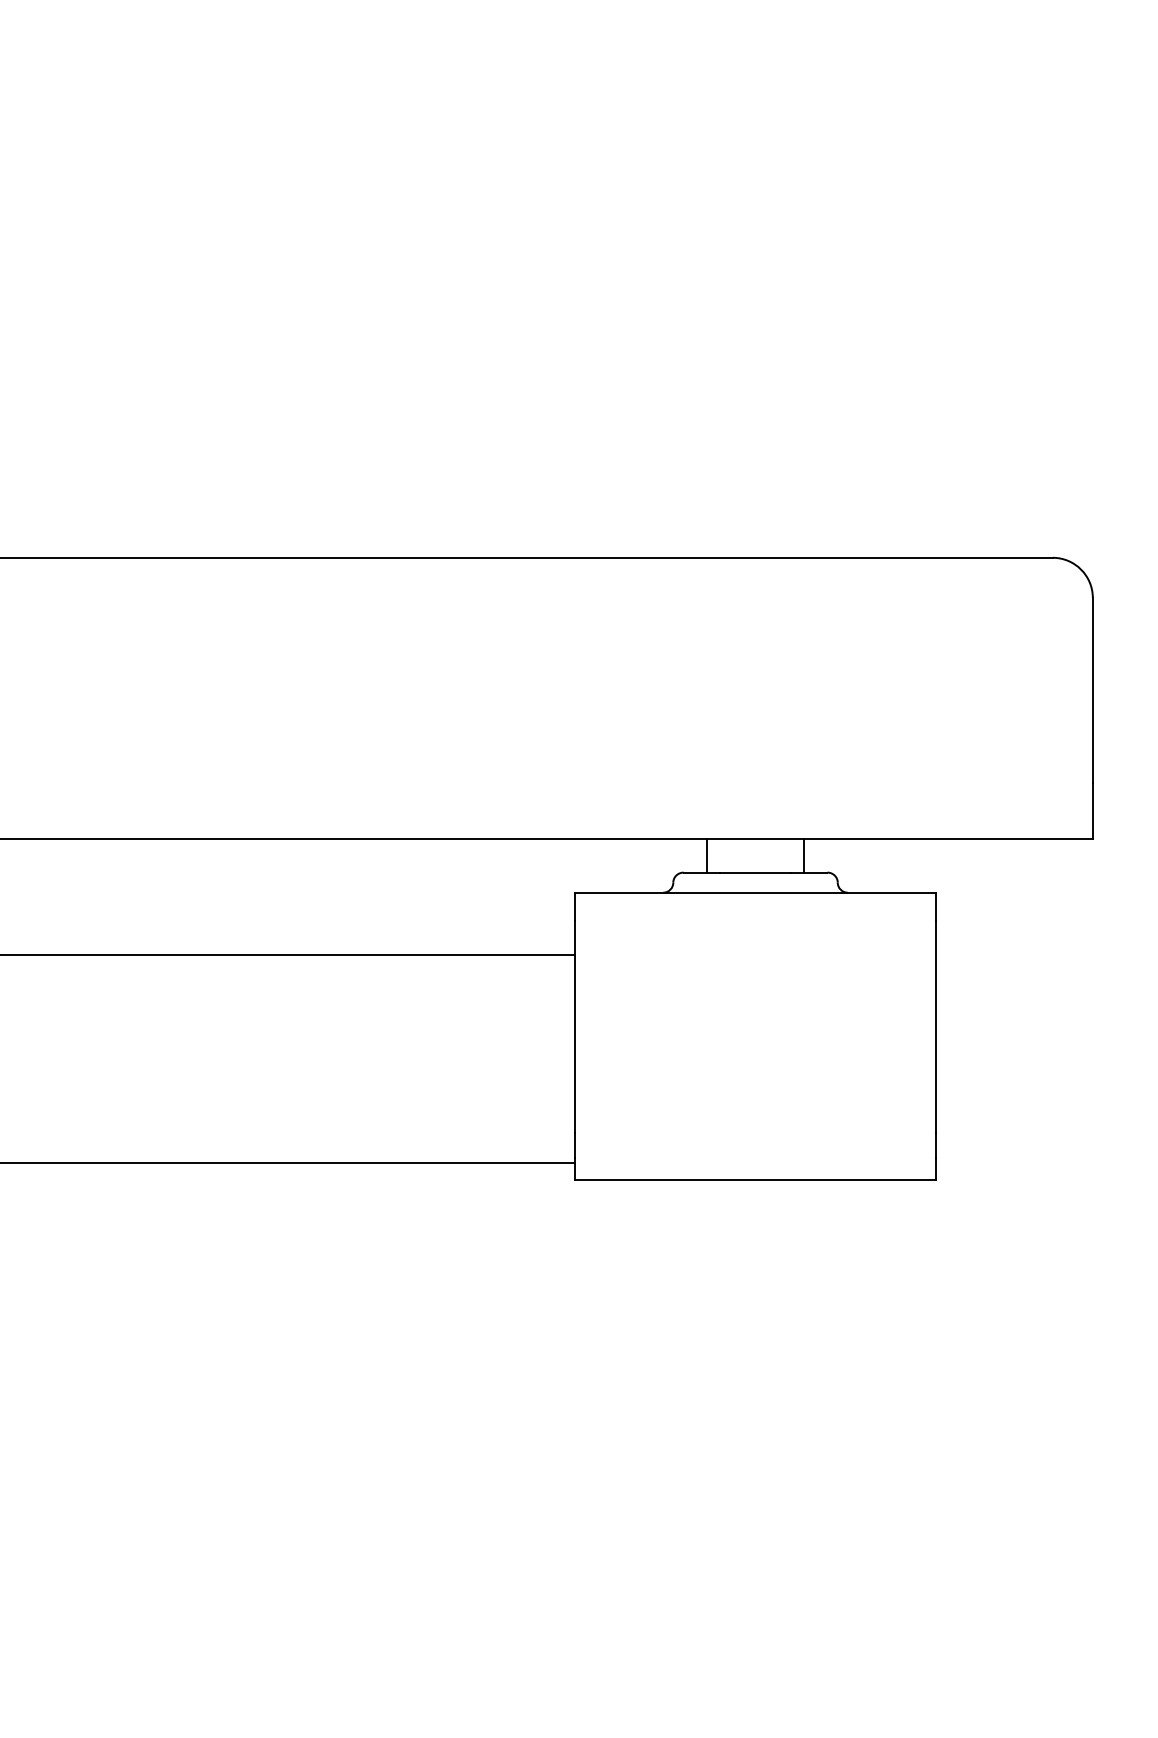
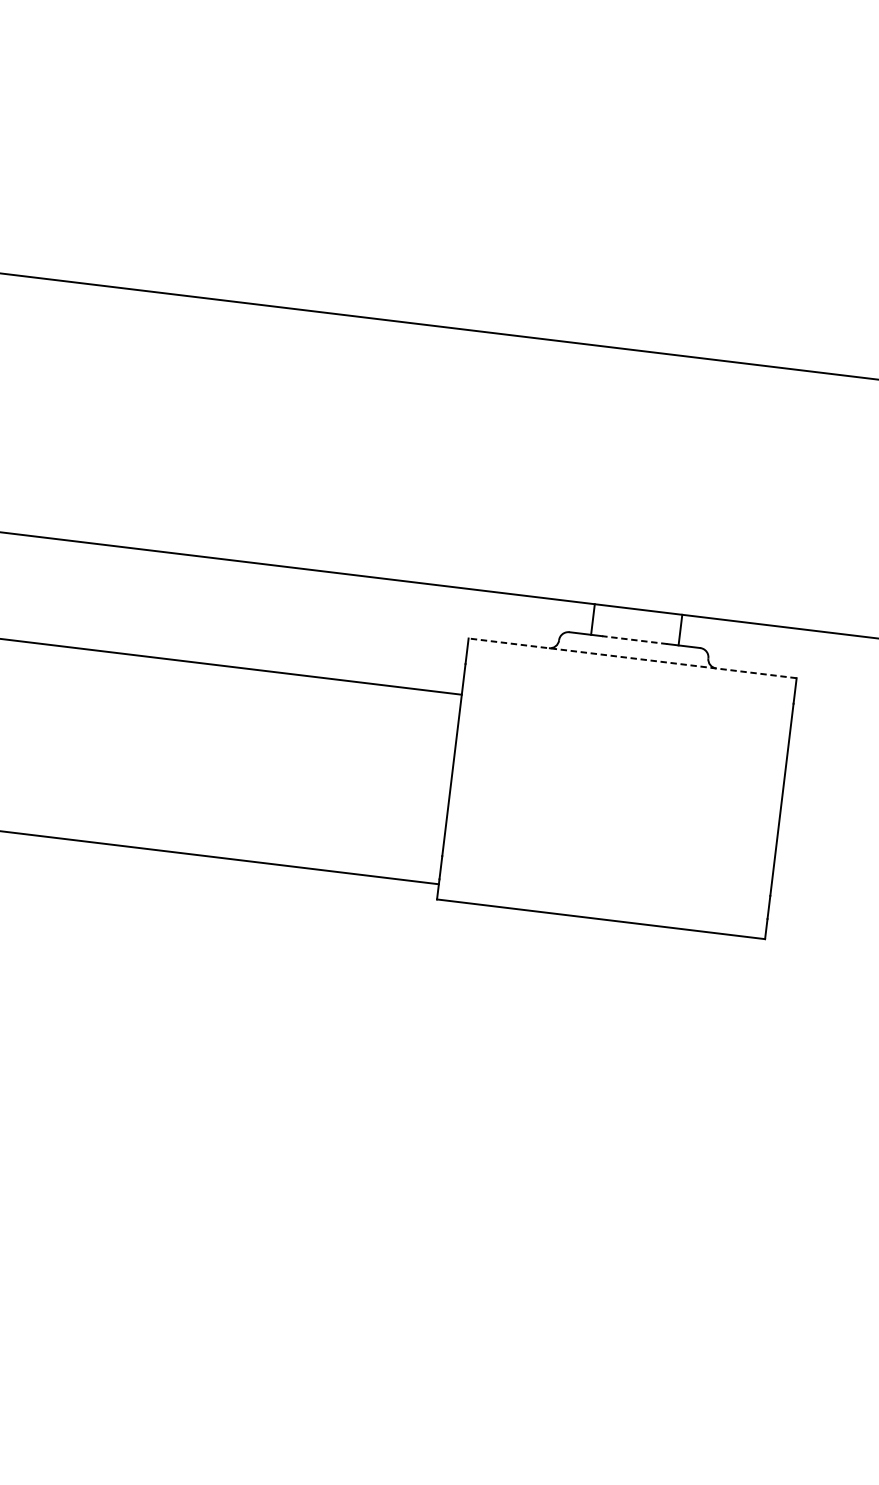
line: (755, 872) -> (634, 640), solid -> dashed
line: (755, 892) -> (632, 658), solid -> dashed

